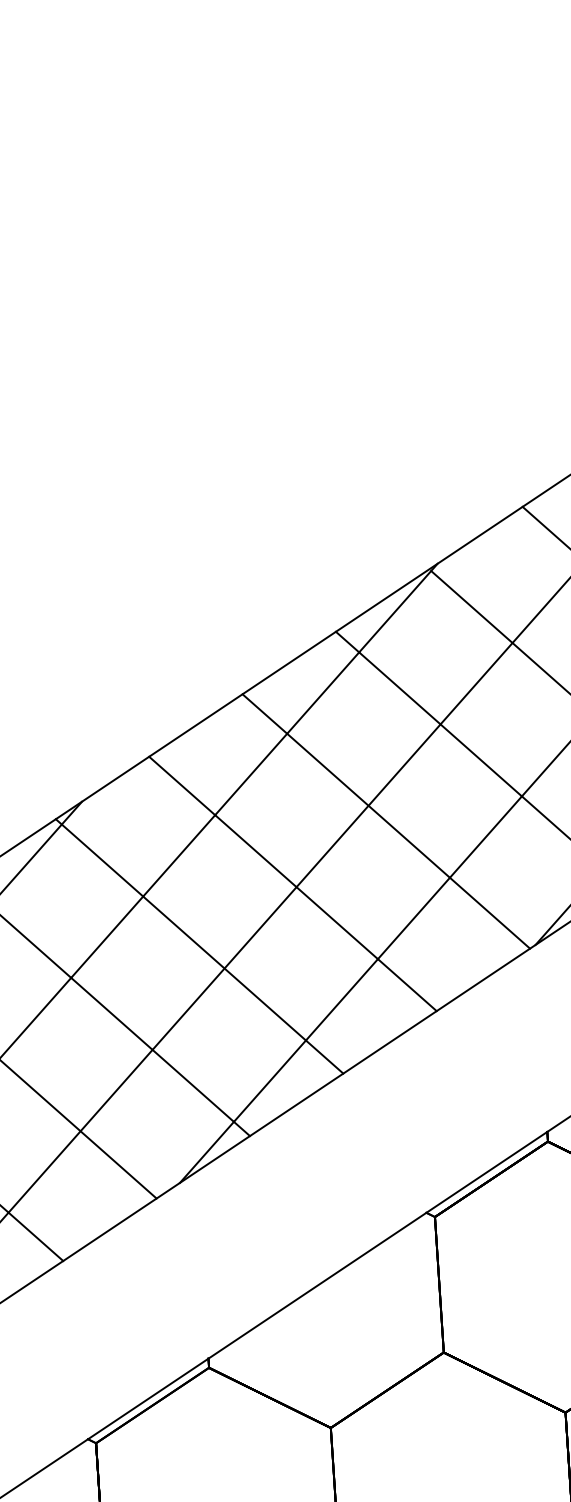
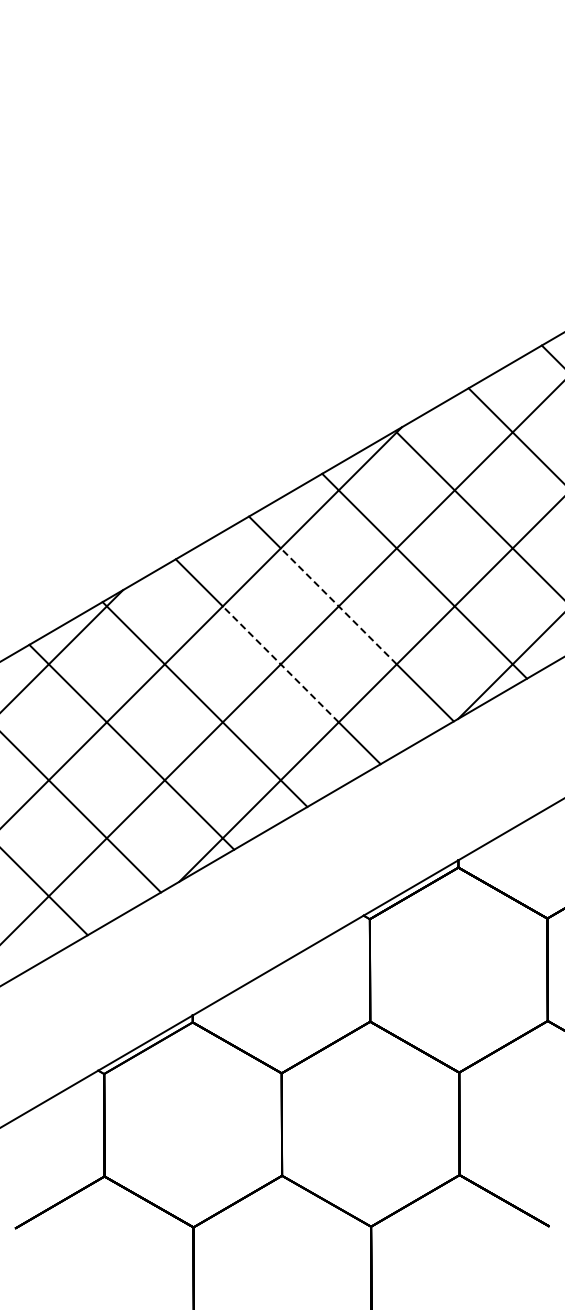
line: (368, 805) -> (338, 606), solid -> dashed
line: (296, 887) -> (280, 664), solid -> dashed

